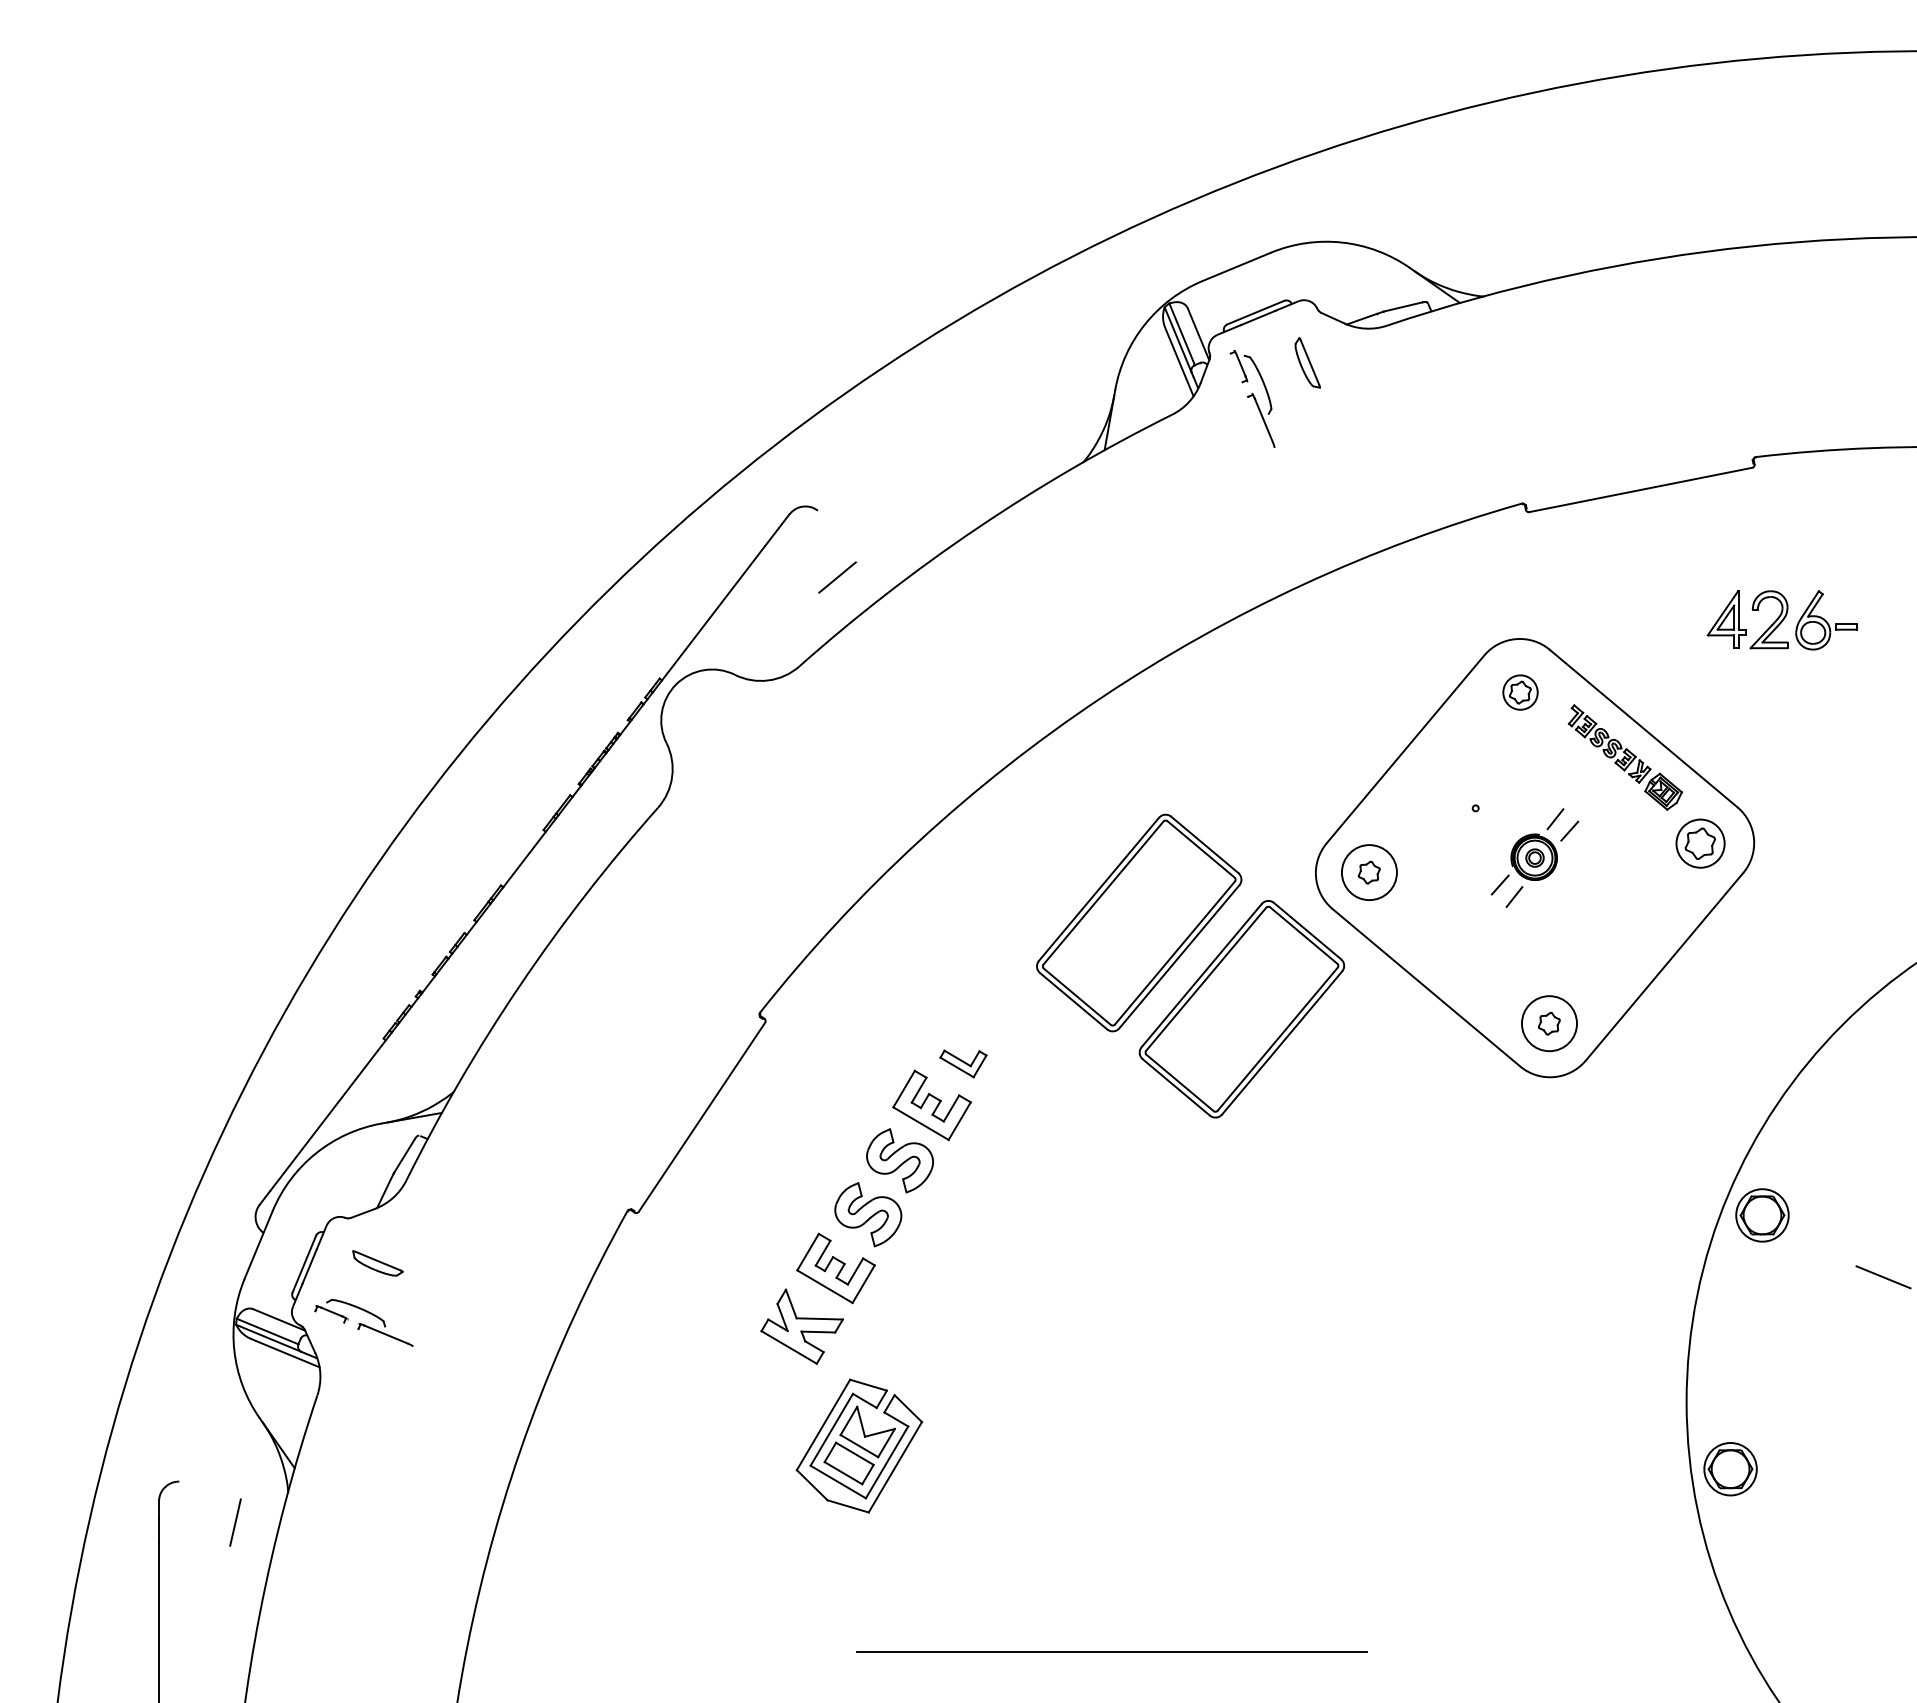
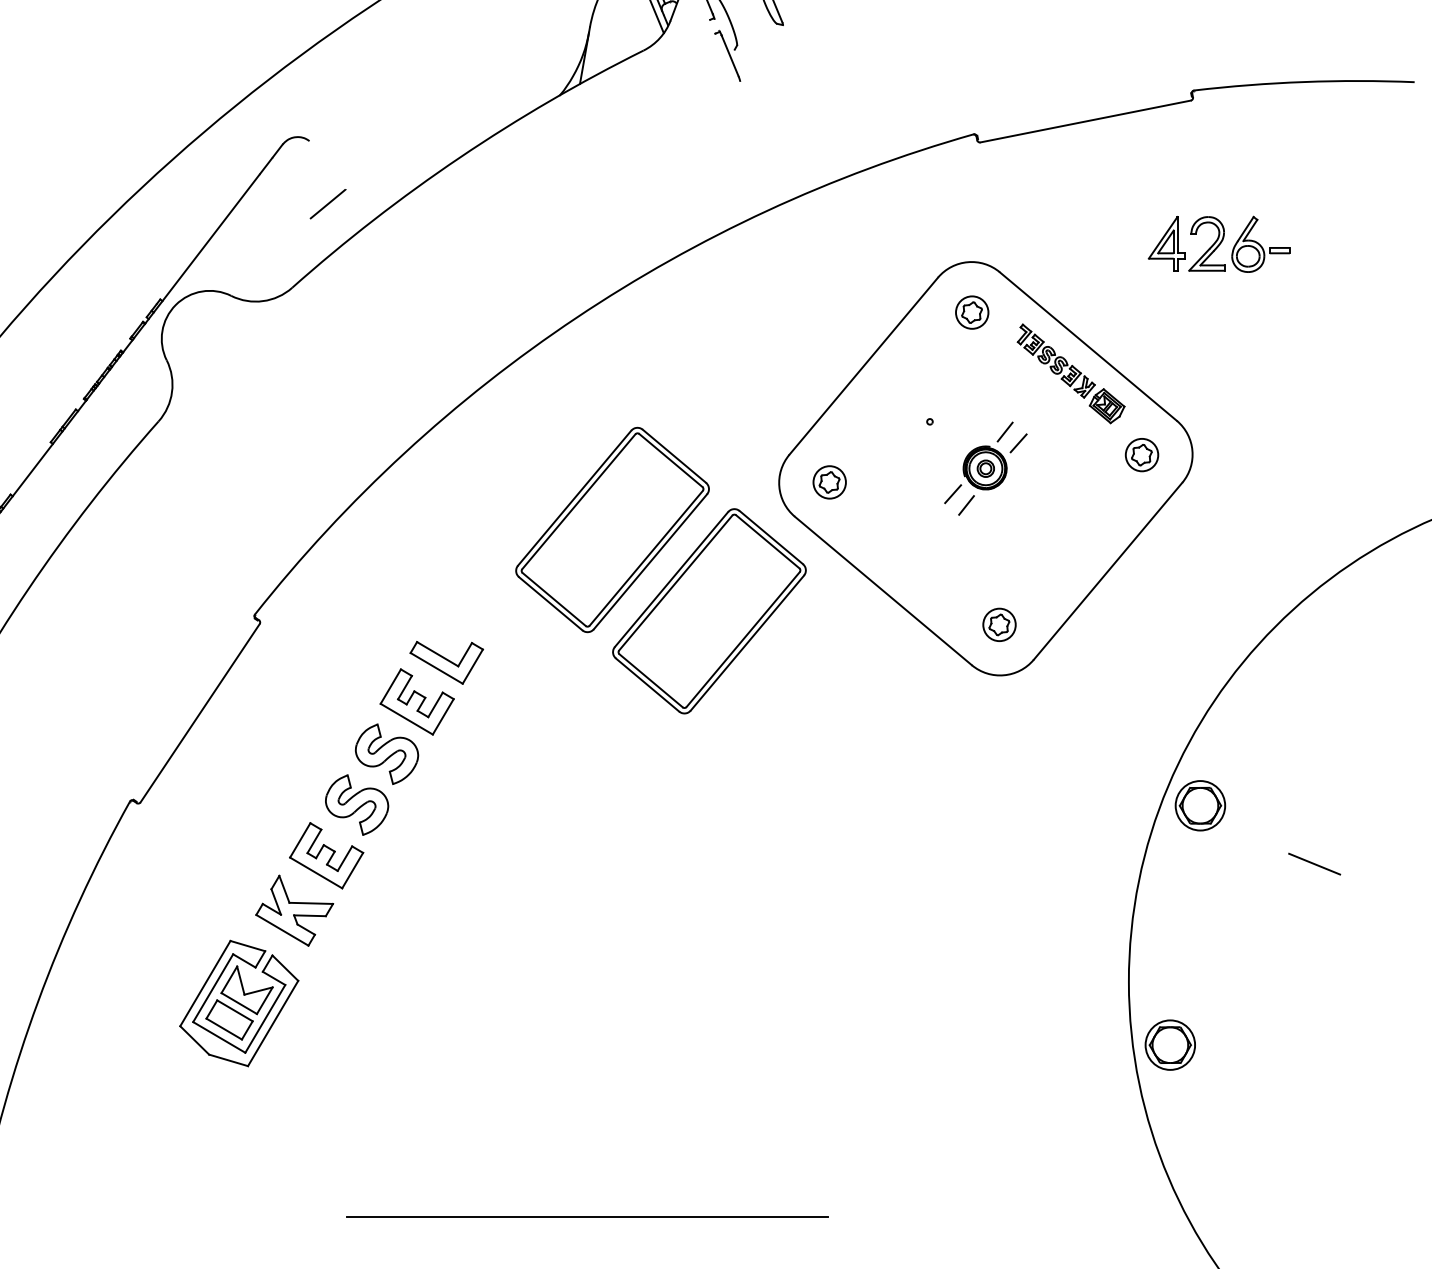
part: (1700, 843) -> (1141, 454), size x0.71
circle: (1369, 872) -> (829, 482), size x0.62
circle: (1549, 1023) -> (999, 624), size x0.62
part: (963, 1063) -> (446, 662), size x1.67
part: (859, 1445) -> (239, 1002), moved

